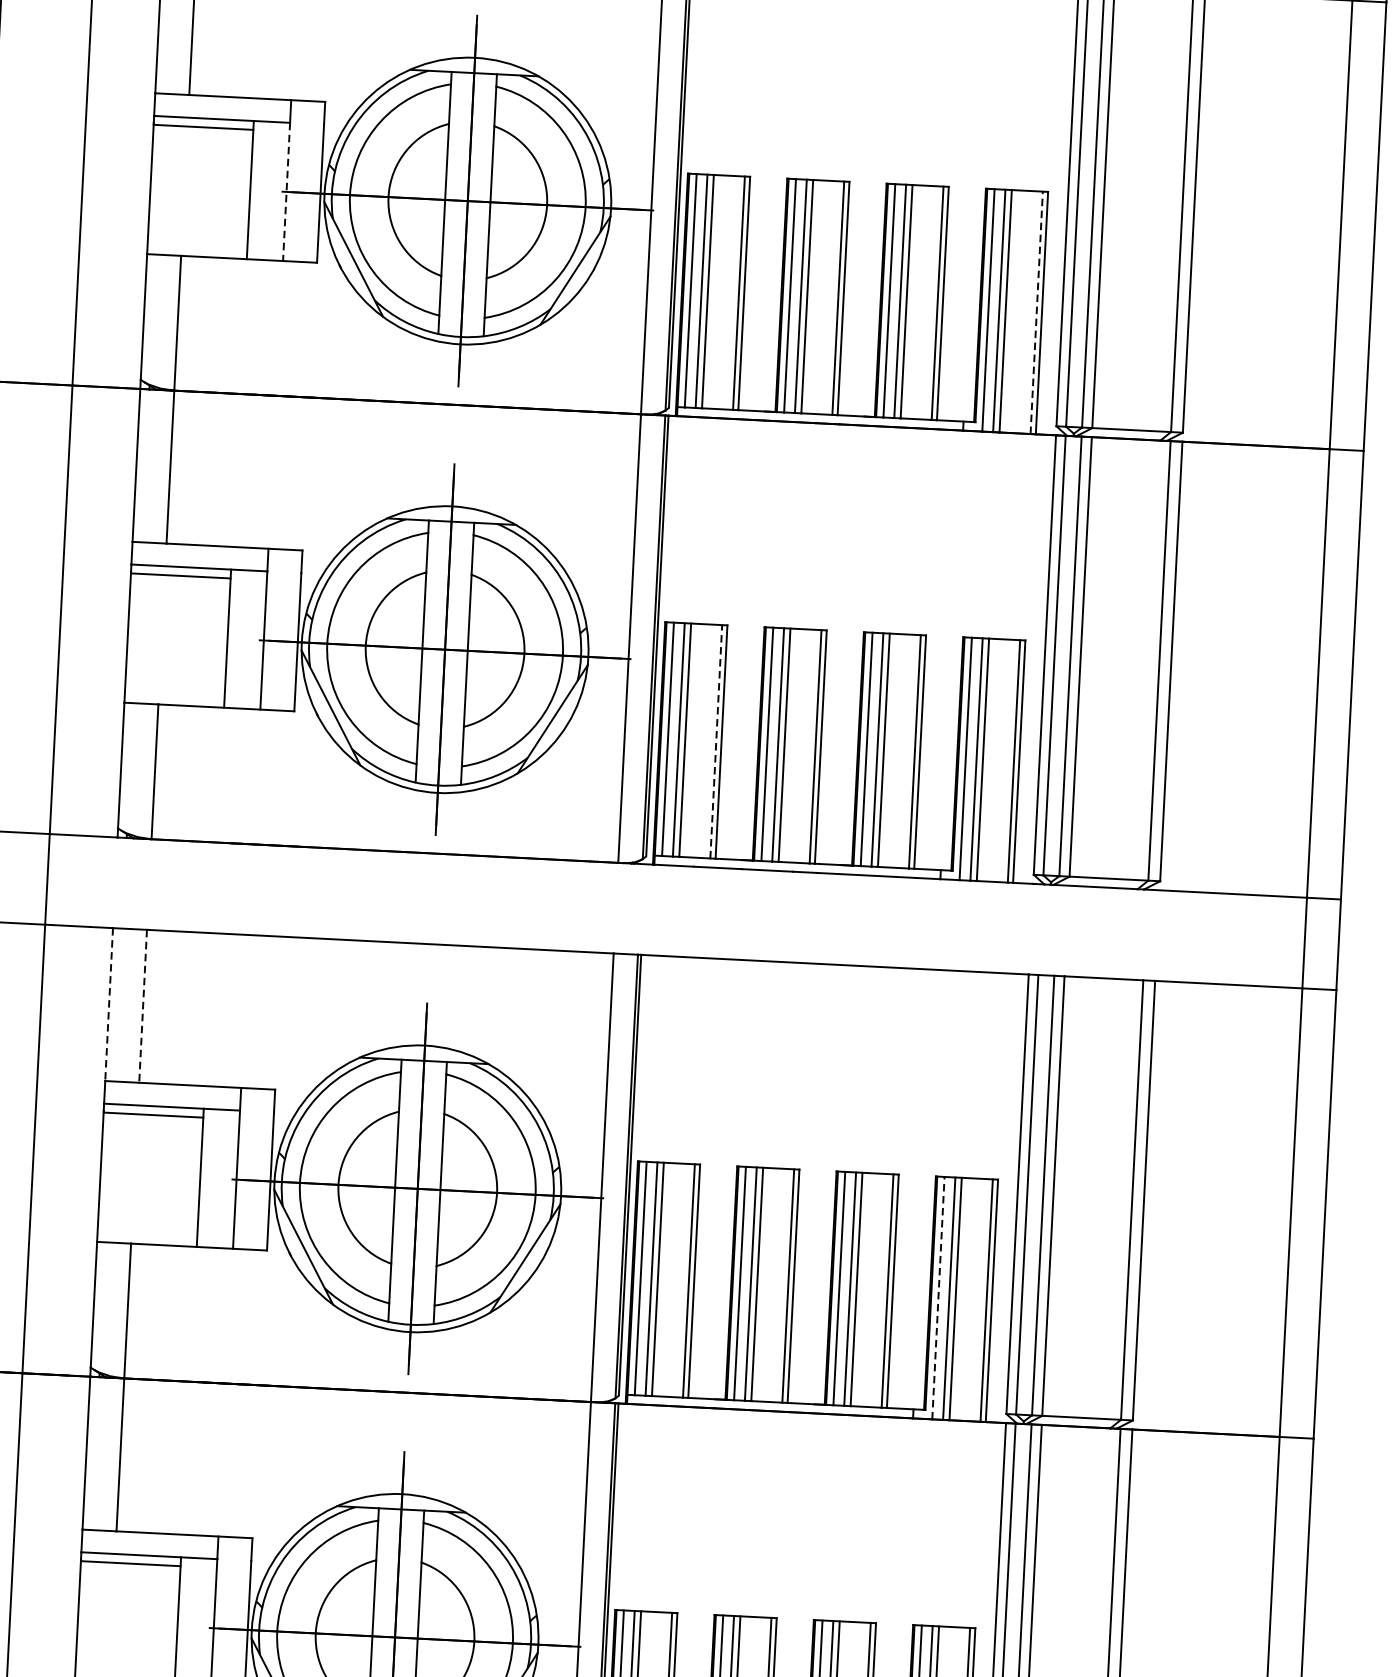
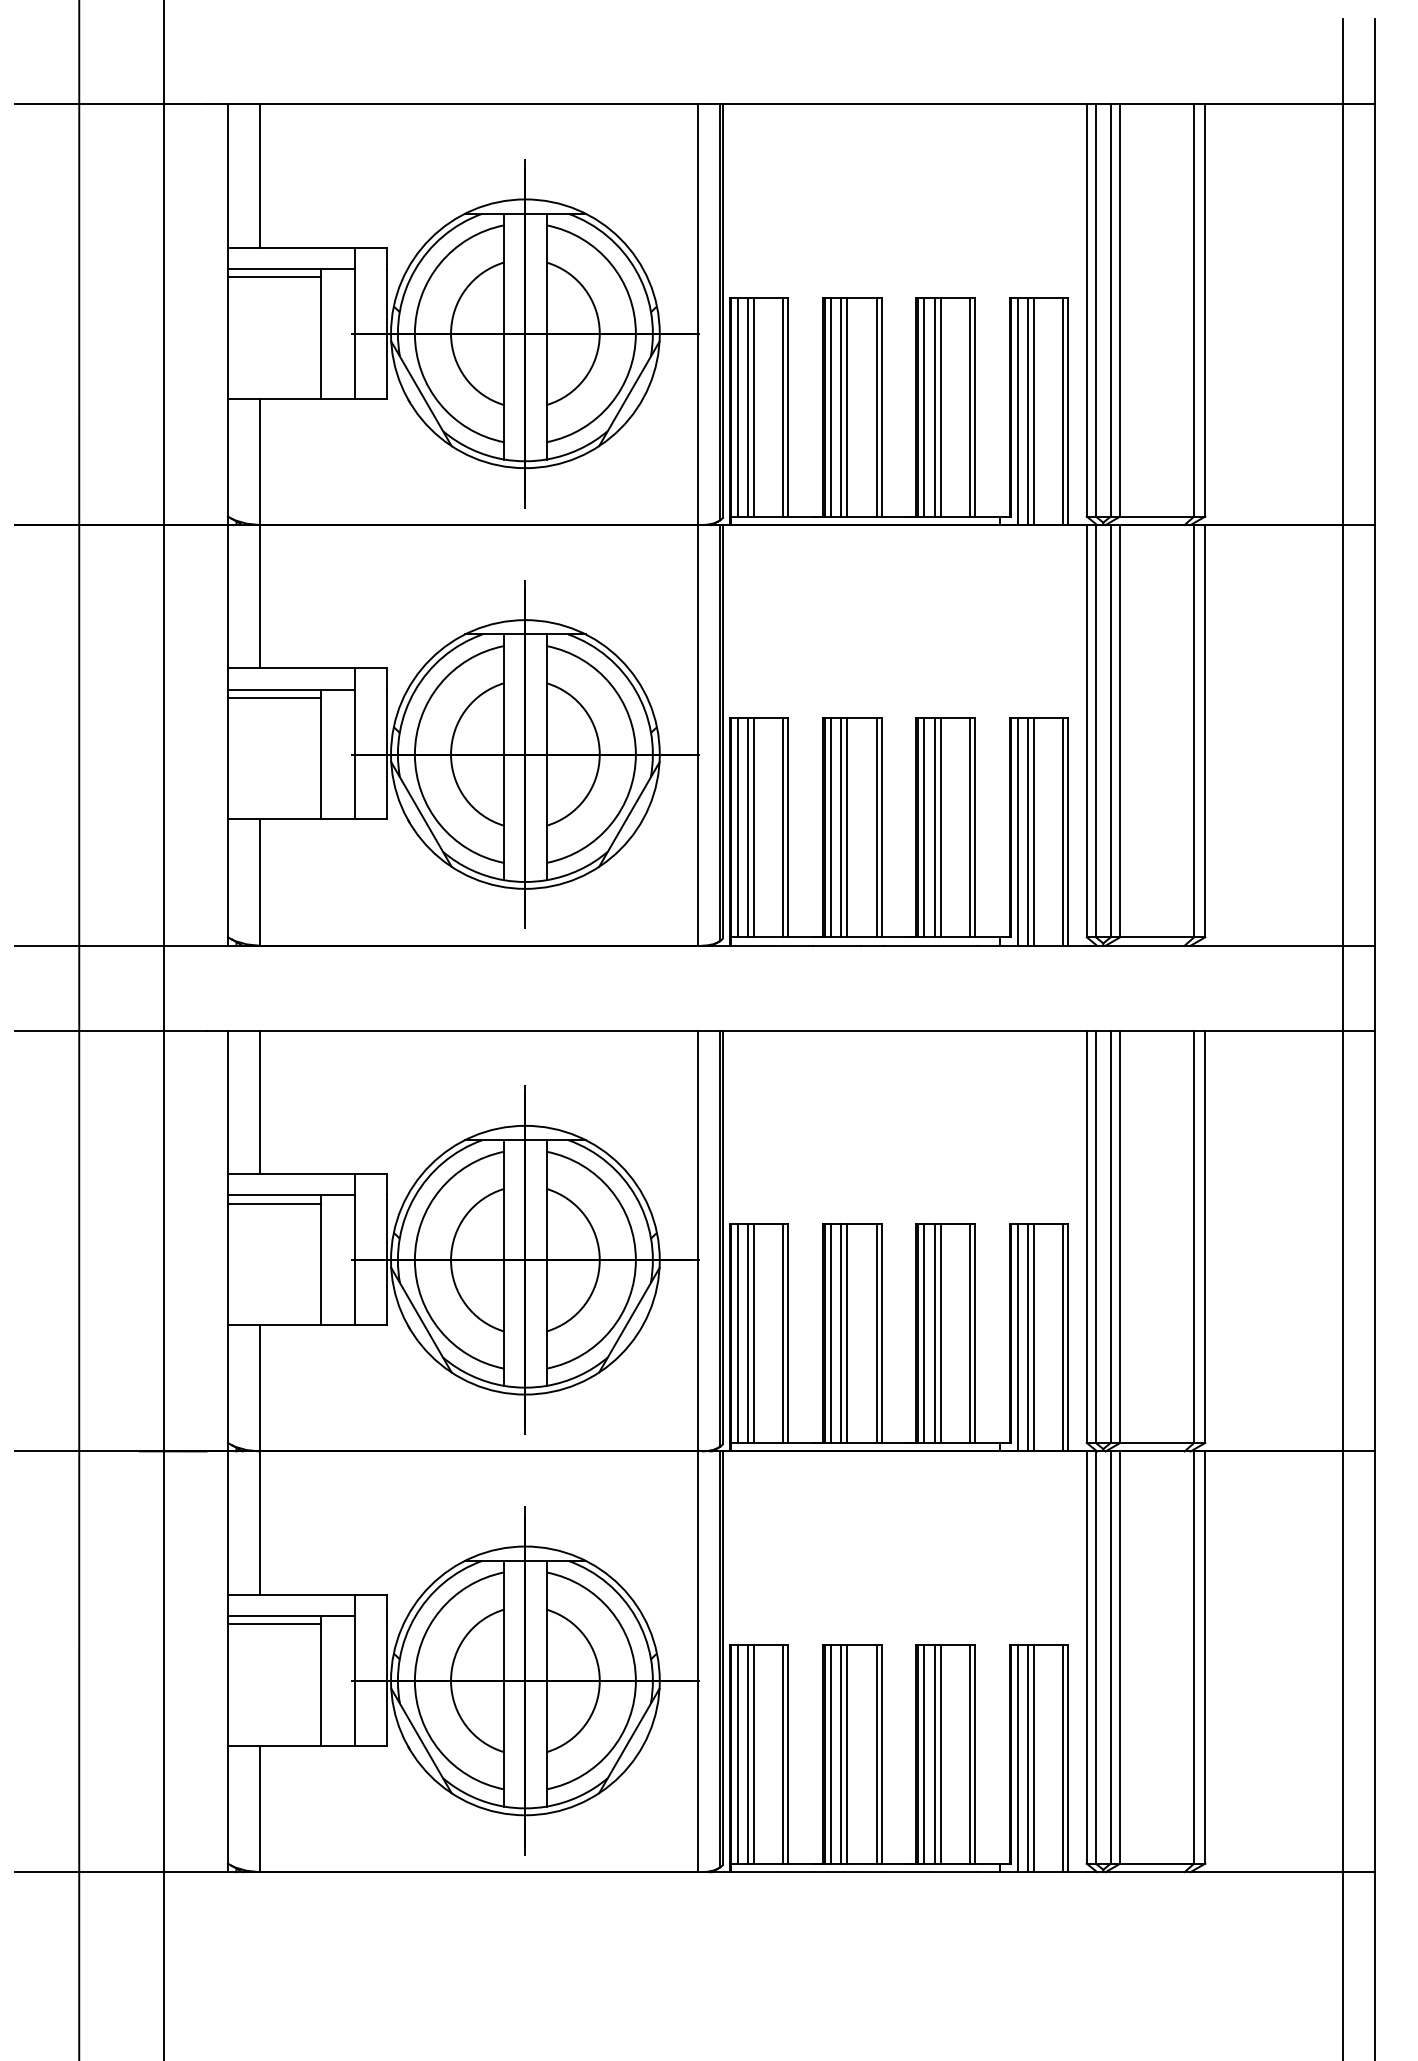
line: (286, 191) -> (355, 333), dashed -> solid
line: (1036, 312) -> (1062, 411), dashed -> solid
line: (716, 741) -> (783, 827), dashed -> solid
line: (108, 1004) -> (227, 1102), dashed -> solid
line: (142, 1006) -> (259, 1102), dashed -> solid
line: (938, 1297) -> (1017, 1337), dashed -> solid

